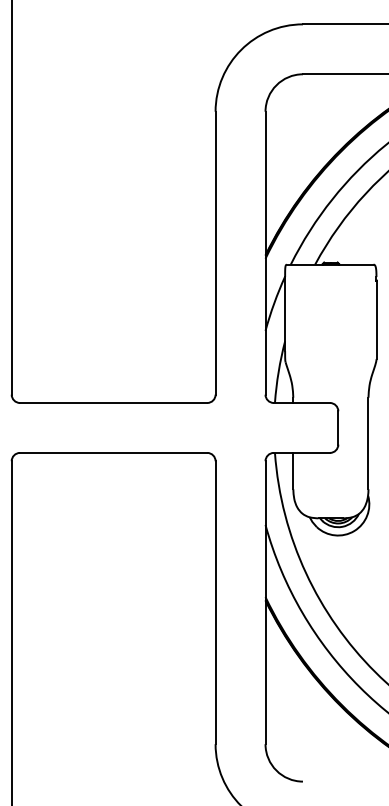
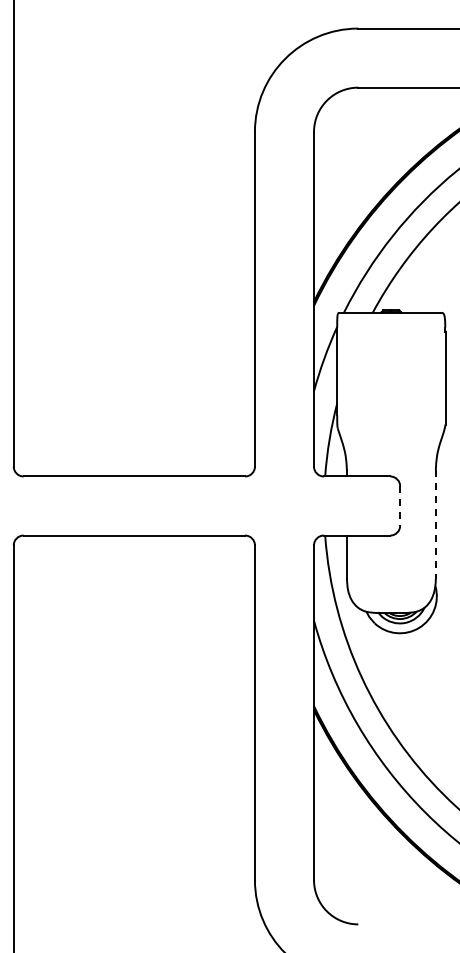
line: (338, 428) -> (400, 506), solid -> dashed
line: (368, 443) -> (435, 524), solid -> dashed

